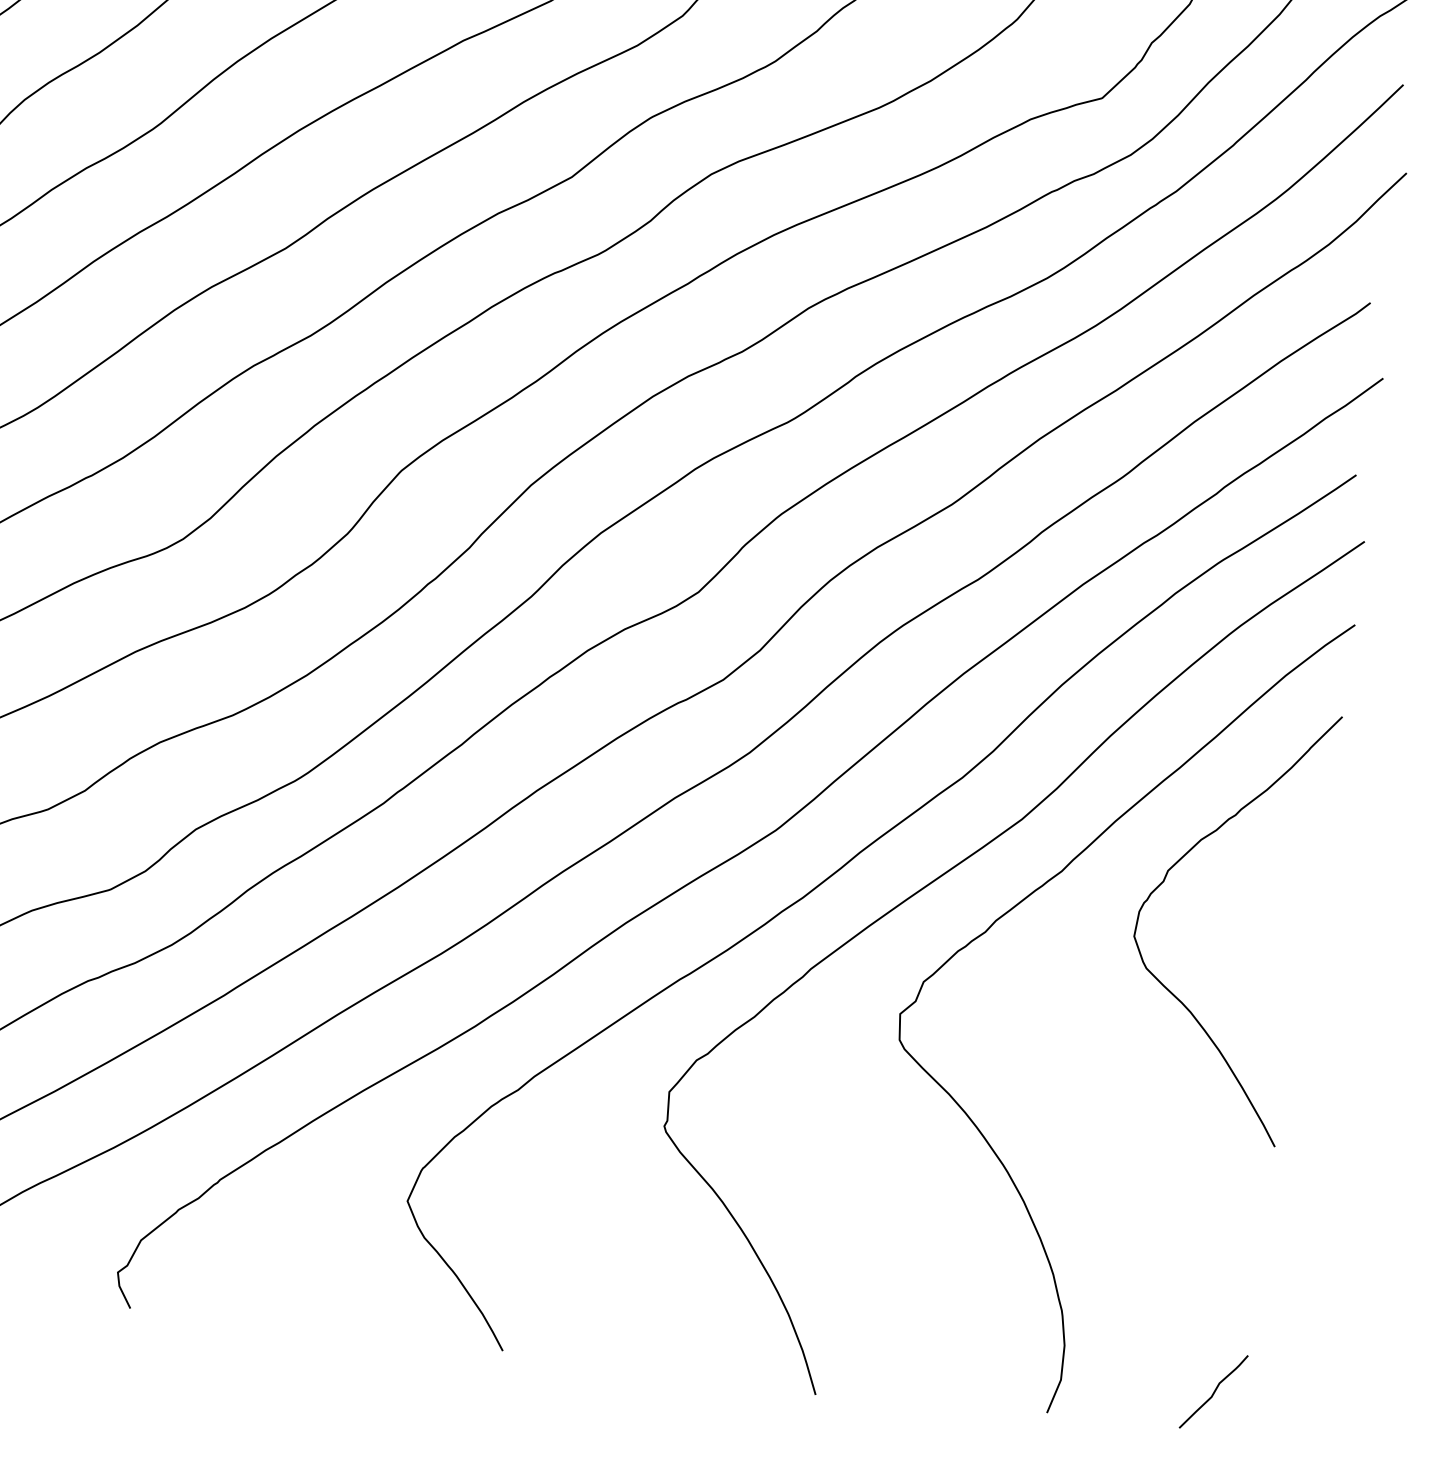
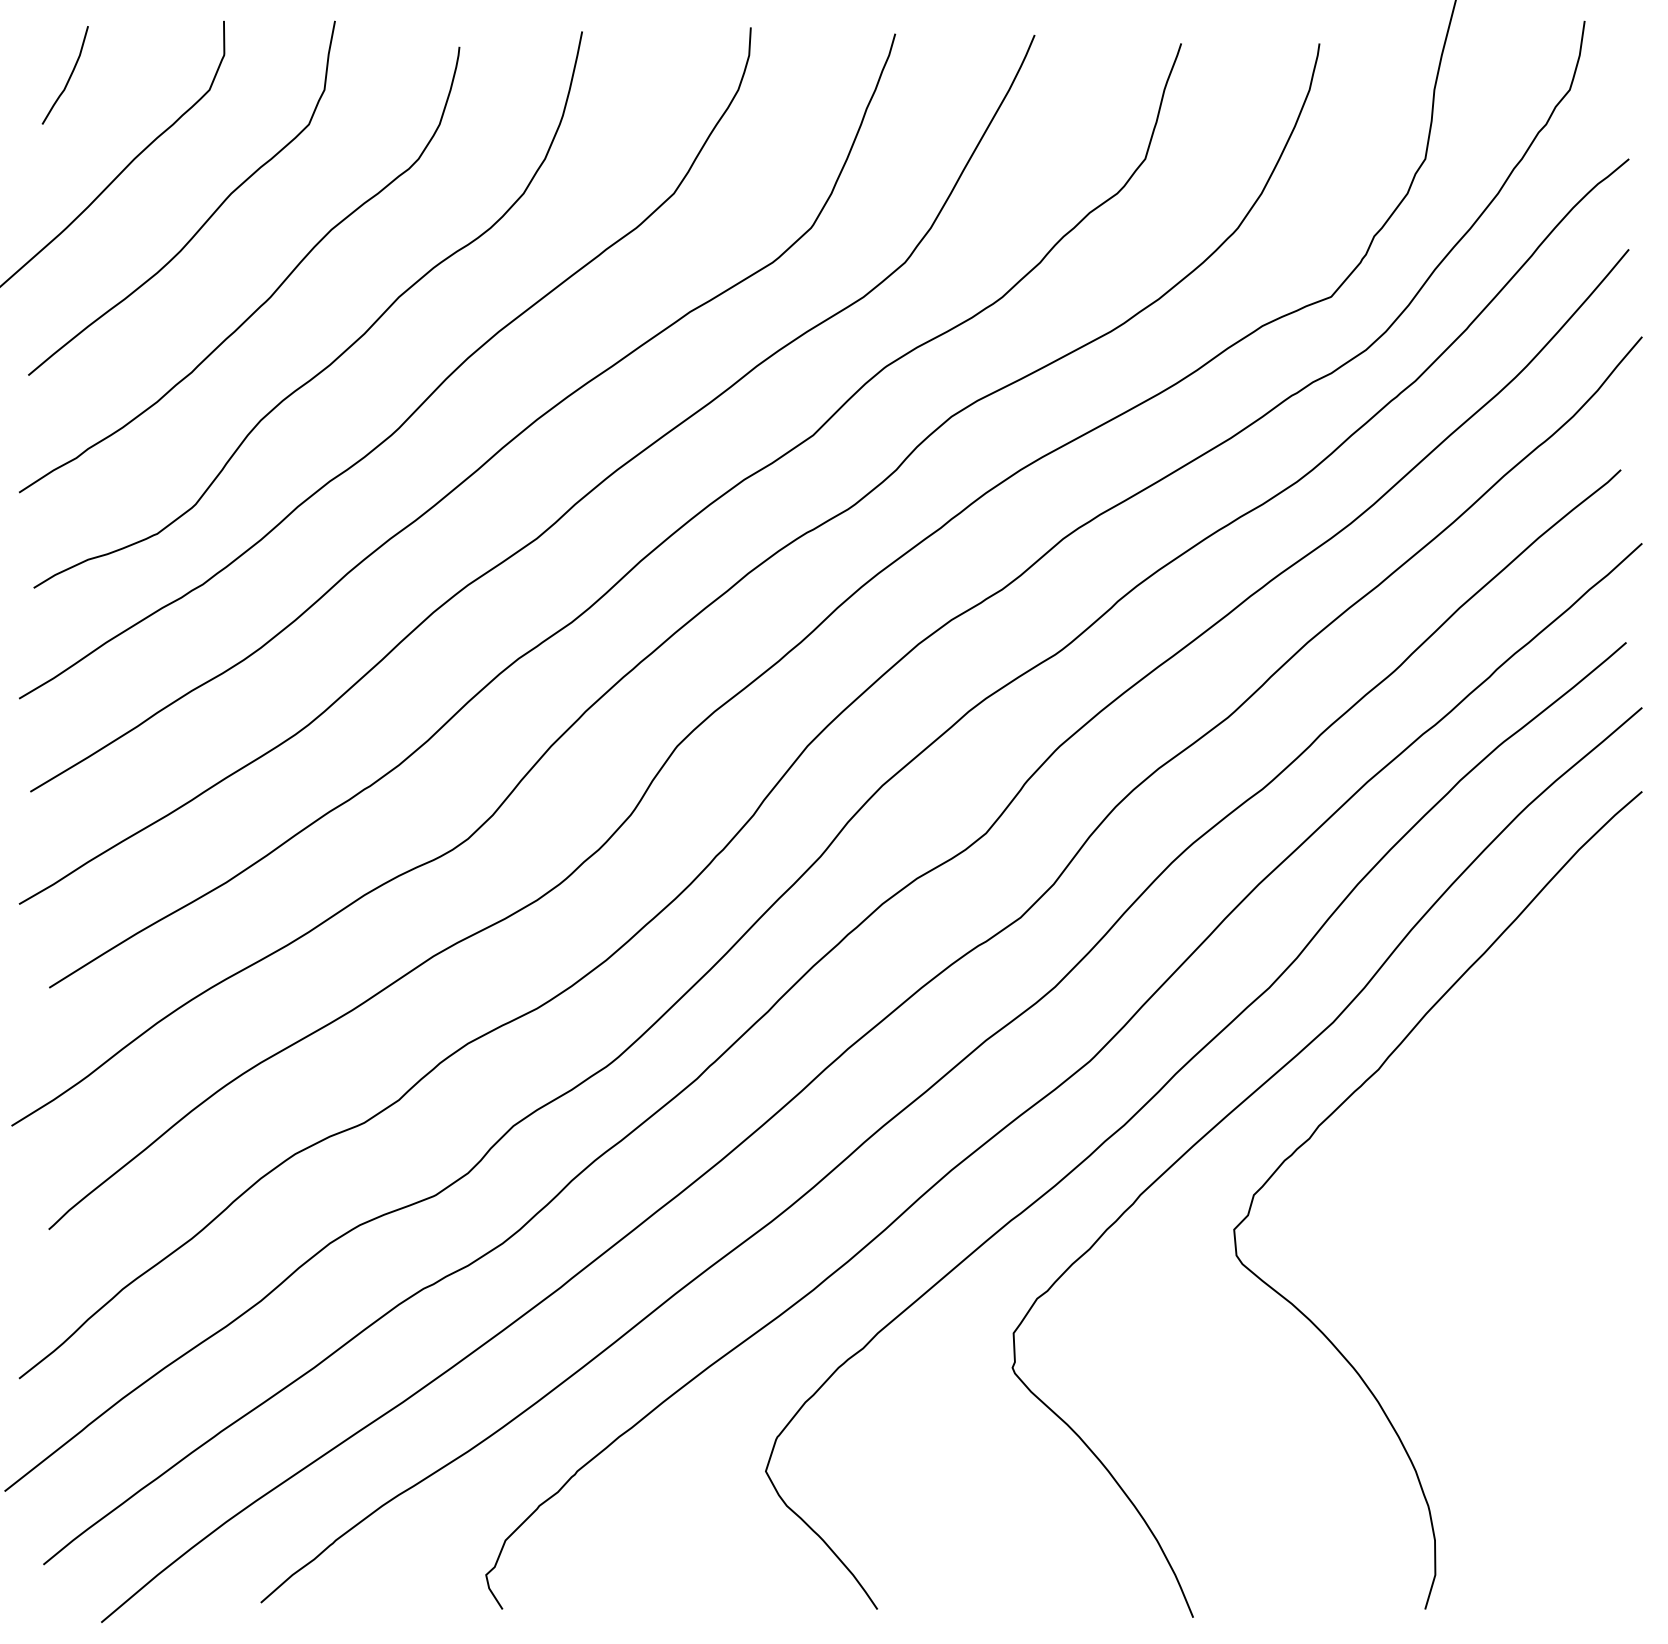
curve: (1164, 881) -> (1481, 1068), removed
curve: (1213, 1391) -> (1588, 1569), removed

